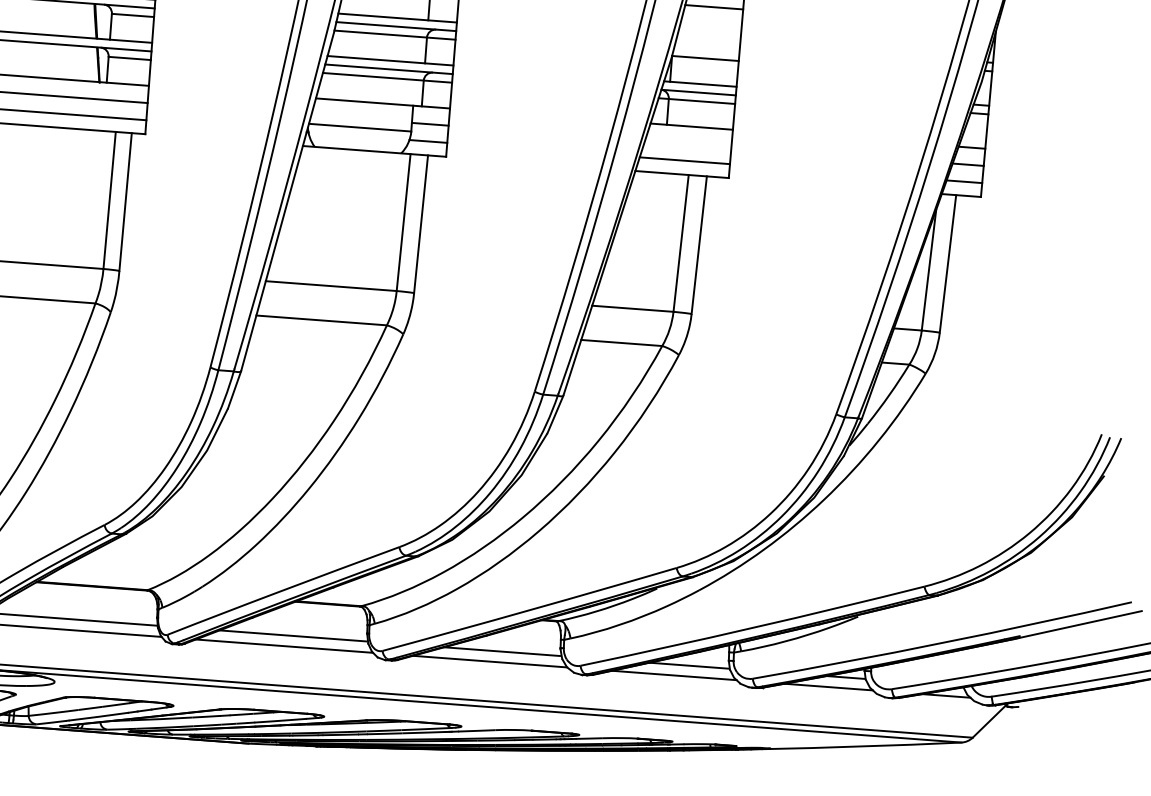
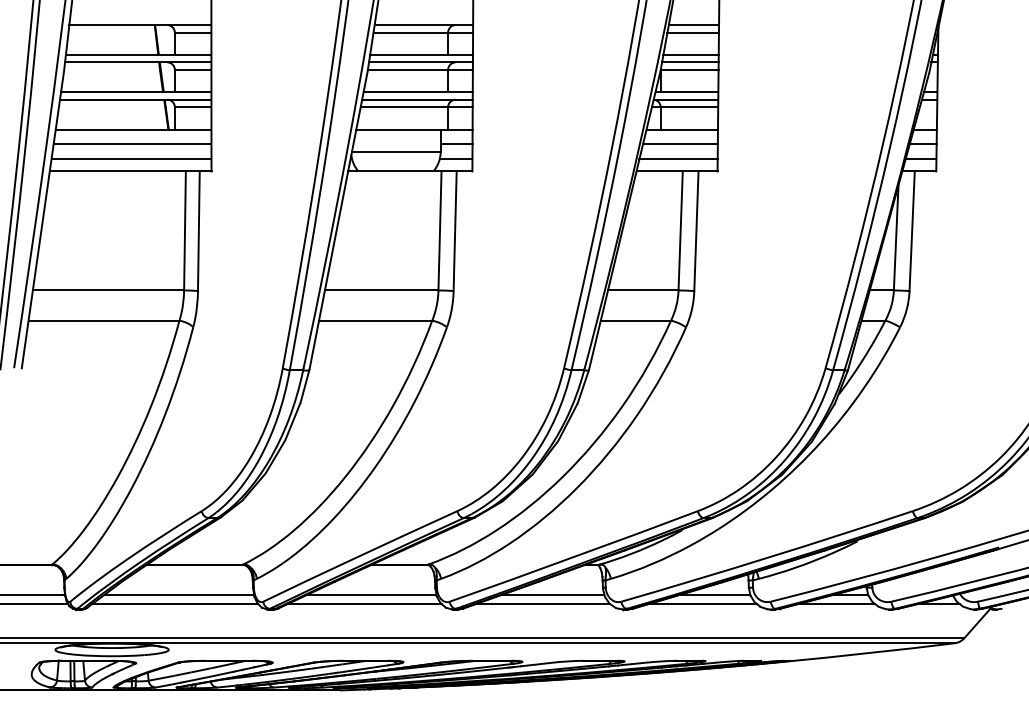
line: (711, 15) -> (692, 32), added
line: (707, 40) -> (690, 54), added
line: (707, 50) -> (690, 62), added
line: (688, 143) -> (680, 144), added

